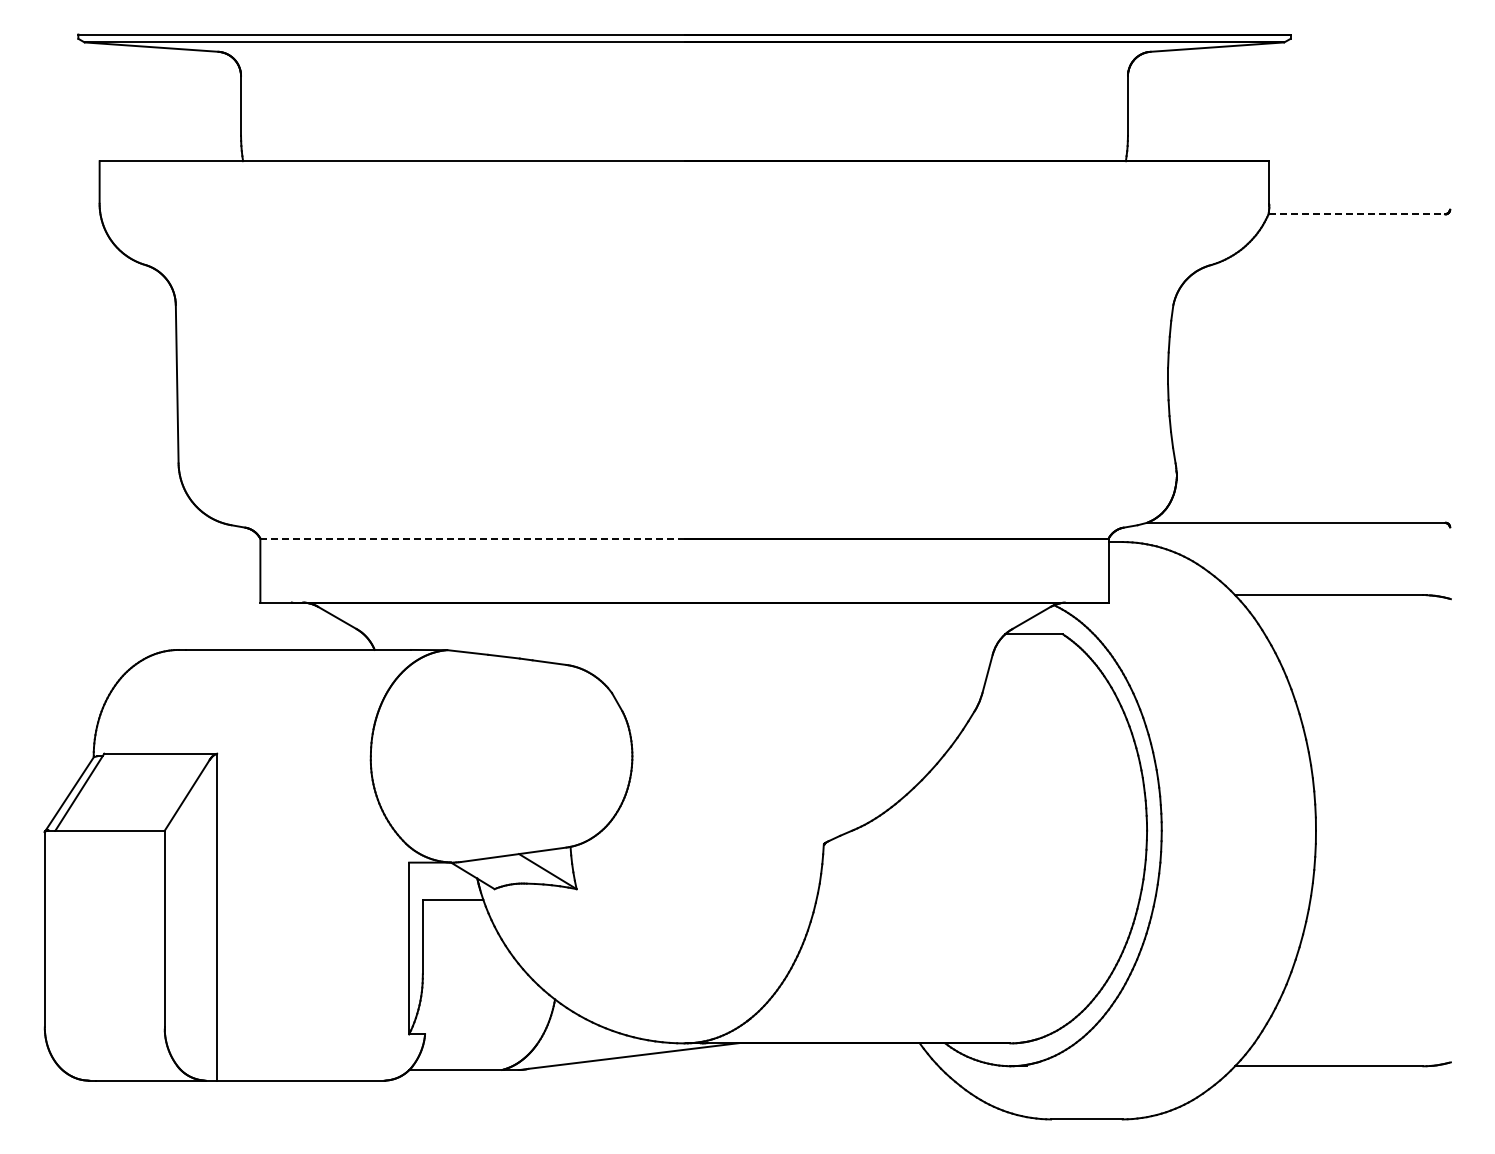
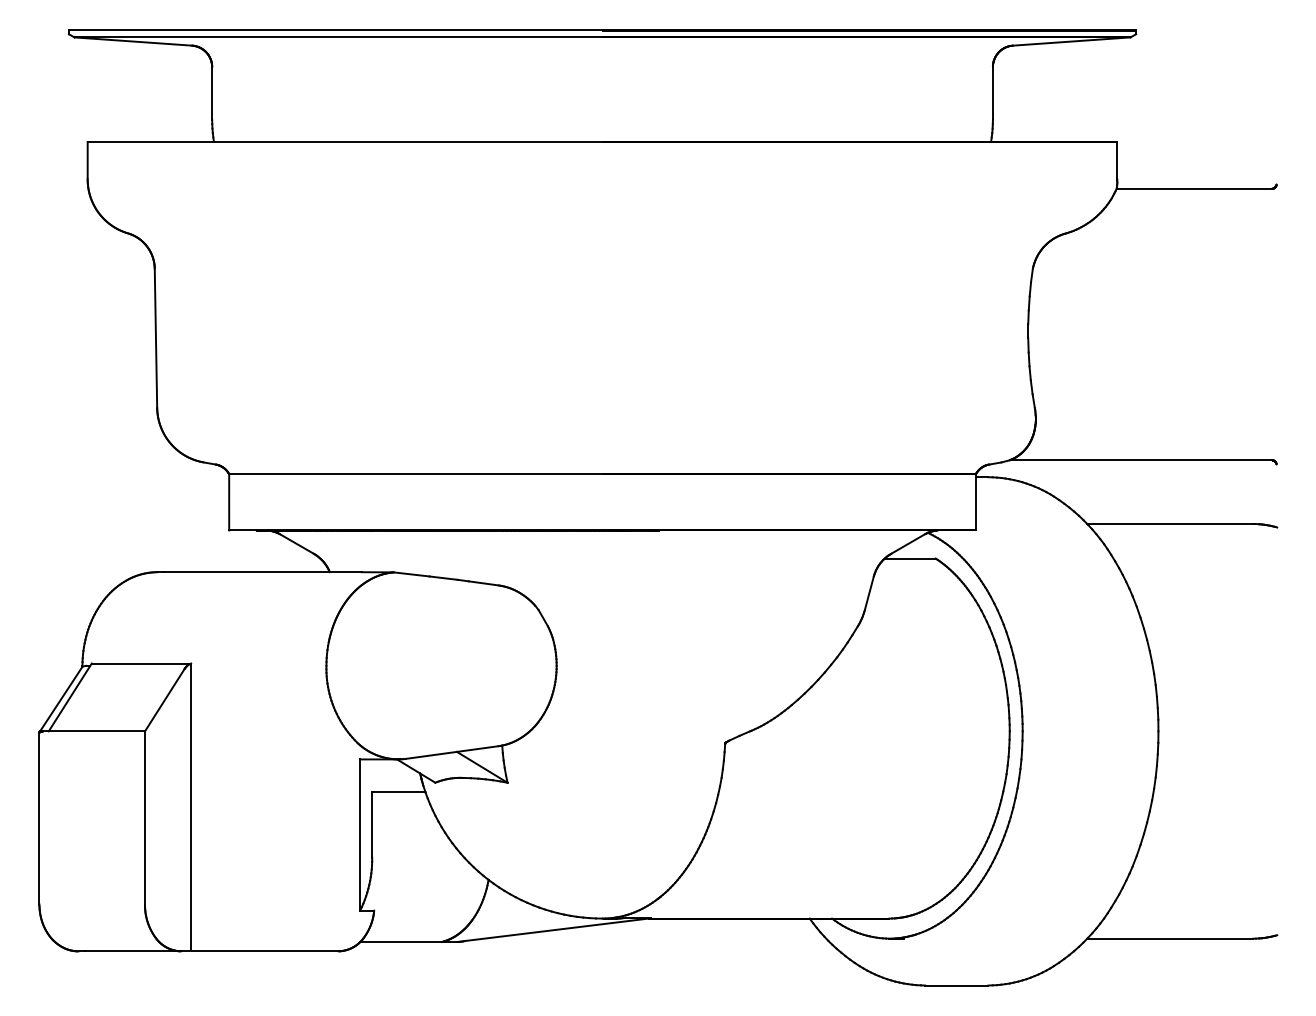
line: (1357, 214) -> (1194, 188), dashed -> solid
line: (471, 538) -> (415, 474), dashed -> solid

